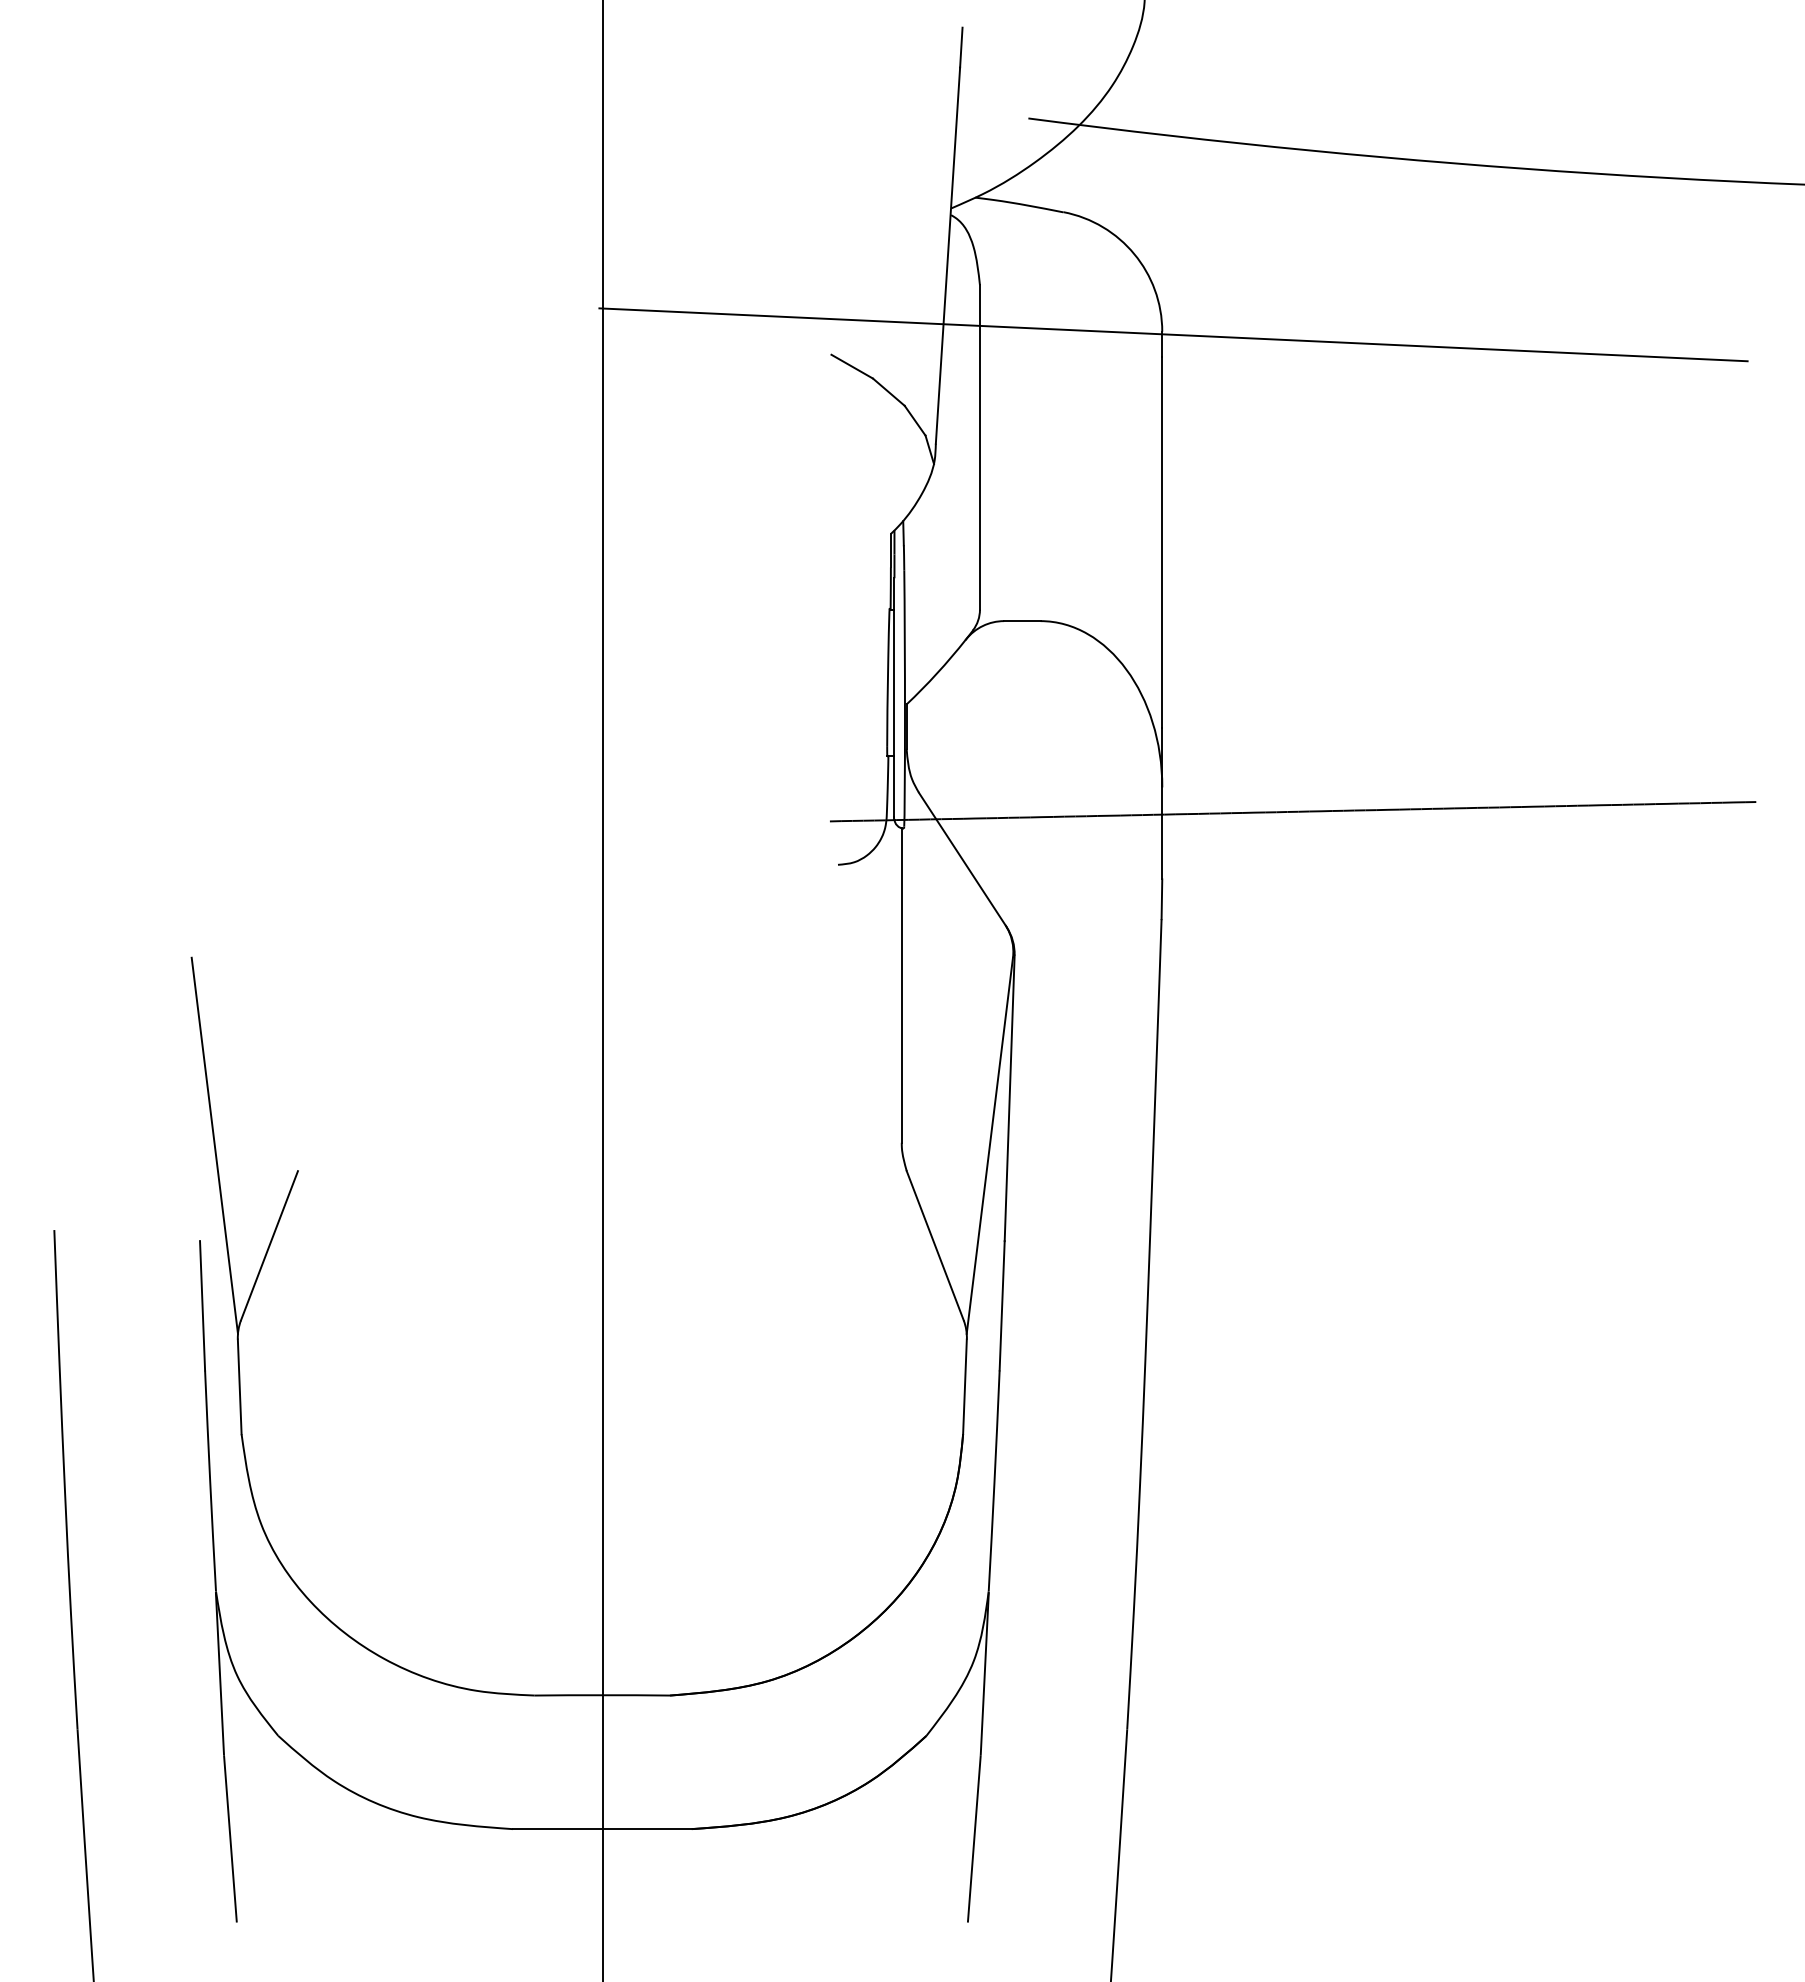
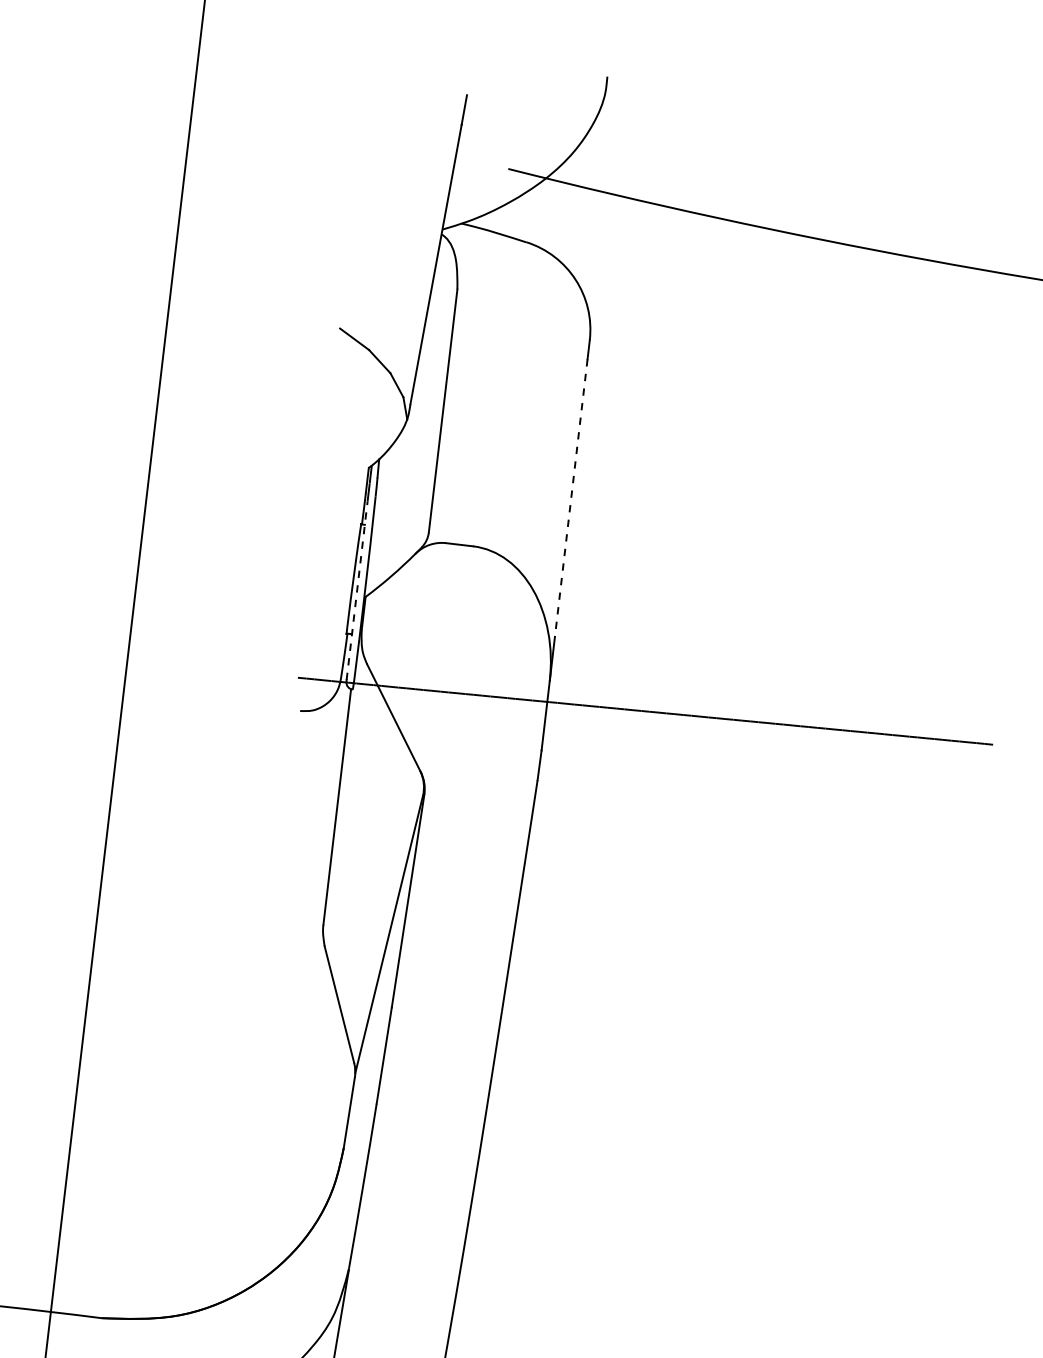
line: (1173, 334) -> (597, 343), removed
line: (1162, 542) -> (571, 498), solid -> dashed
line: (894, 697) -> (357, 590), solid -> dashed

